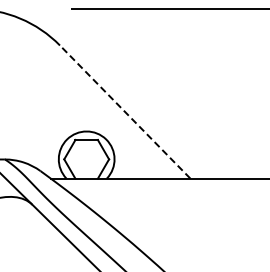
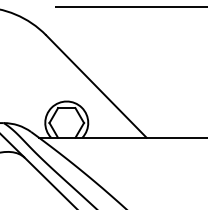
line: (124, 111) -> (95, 86), dashed -> solid

